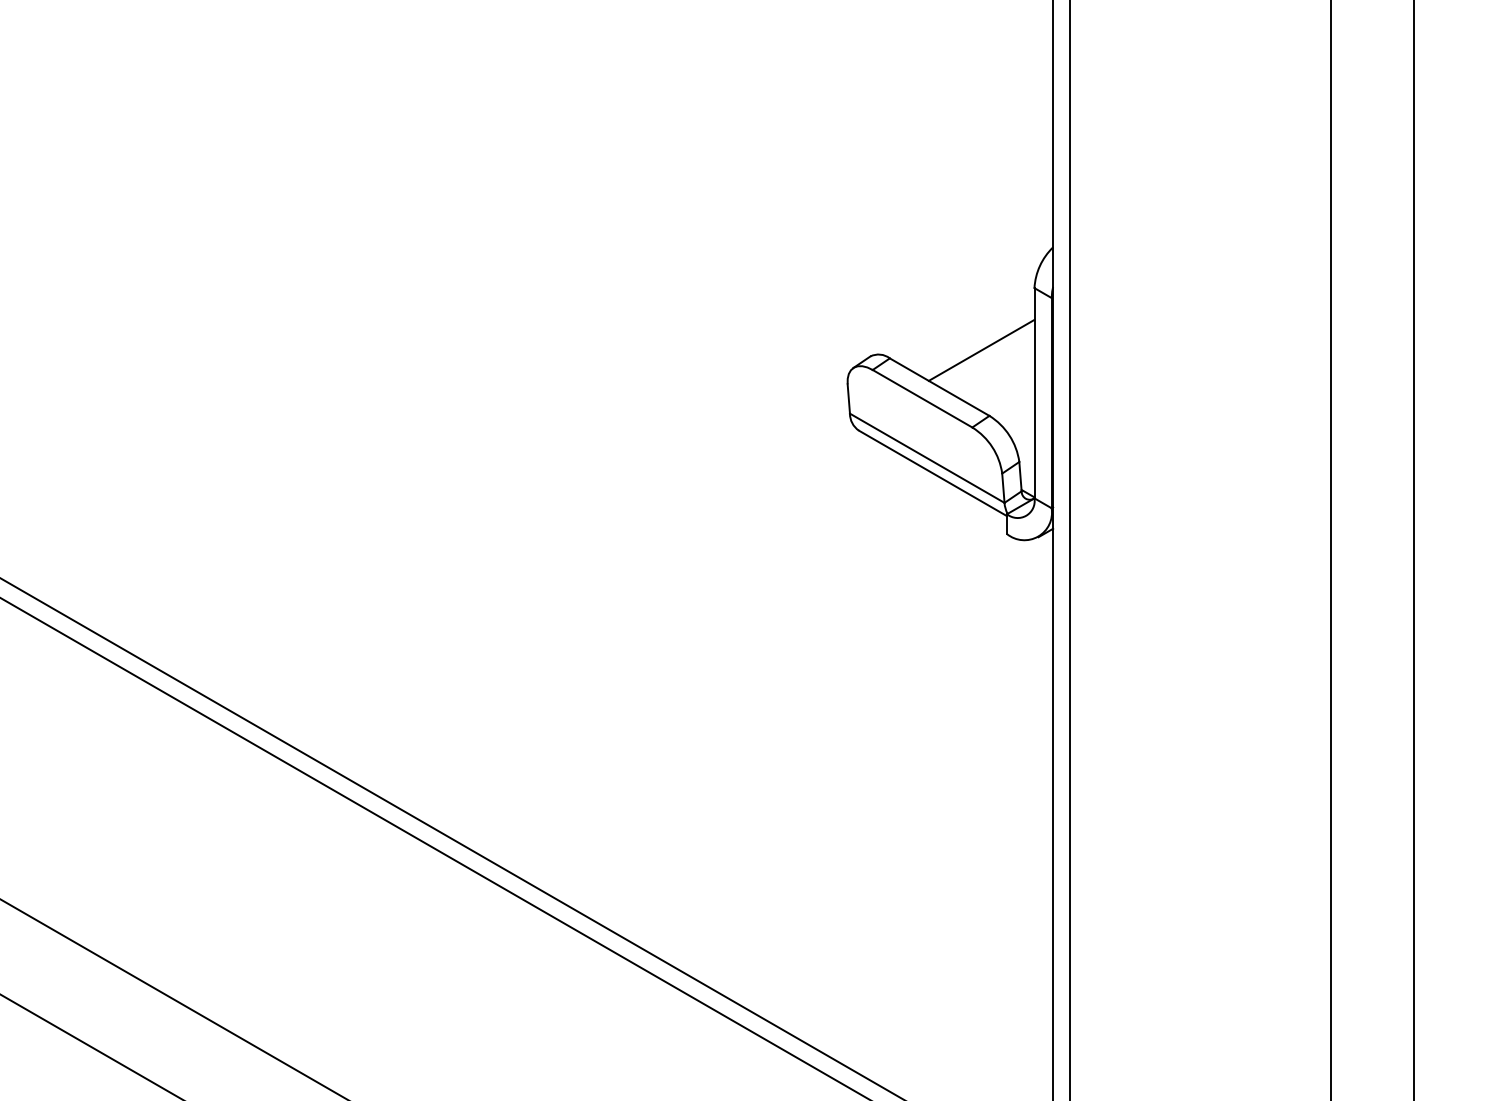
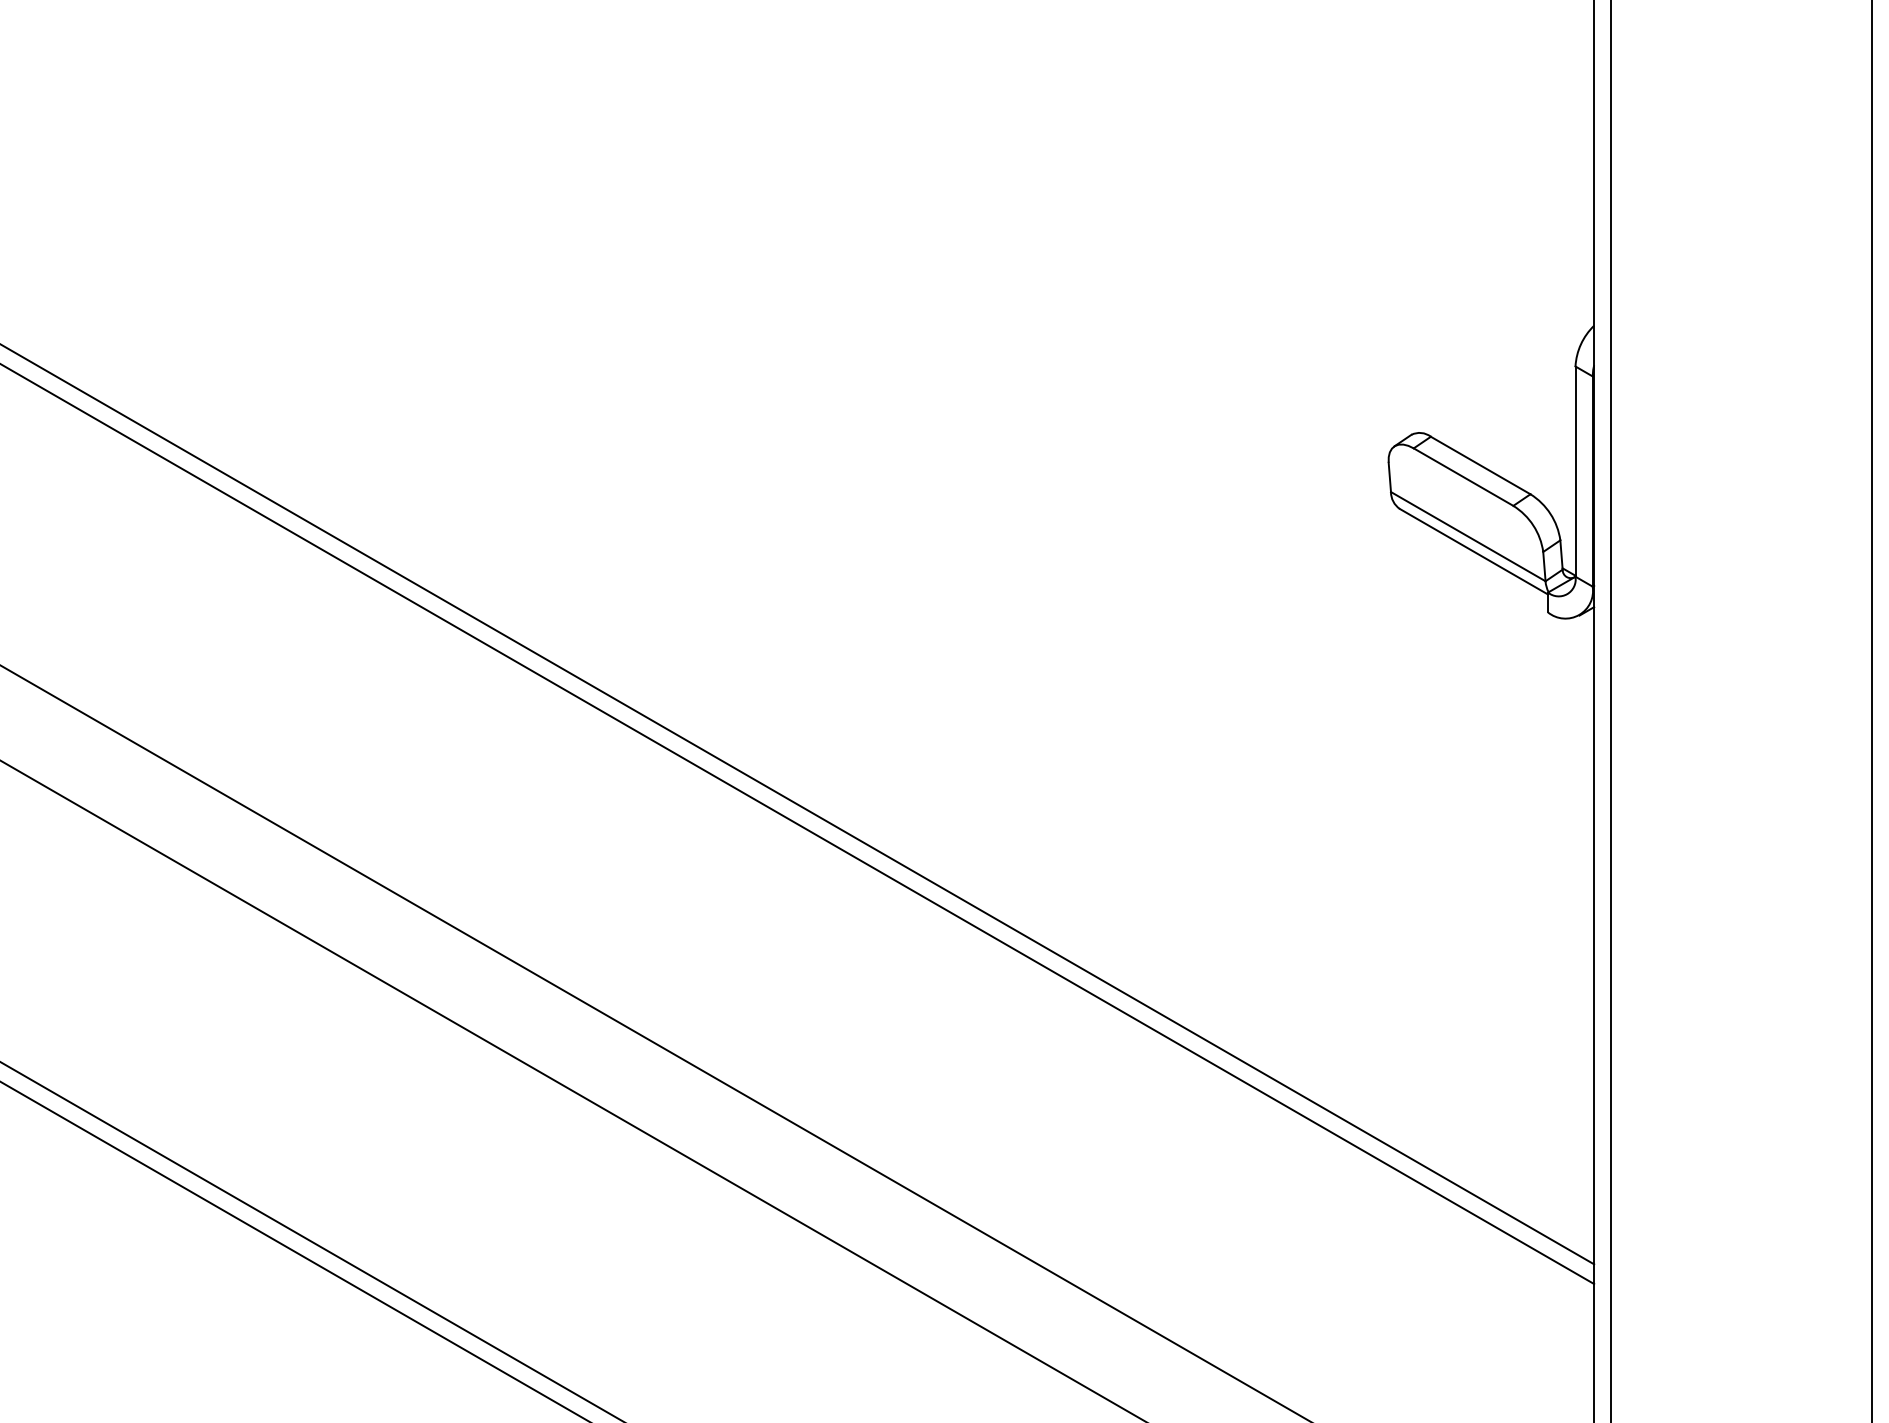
line: (981, 350) -> (1522, 428), removed

